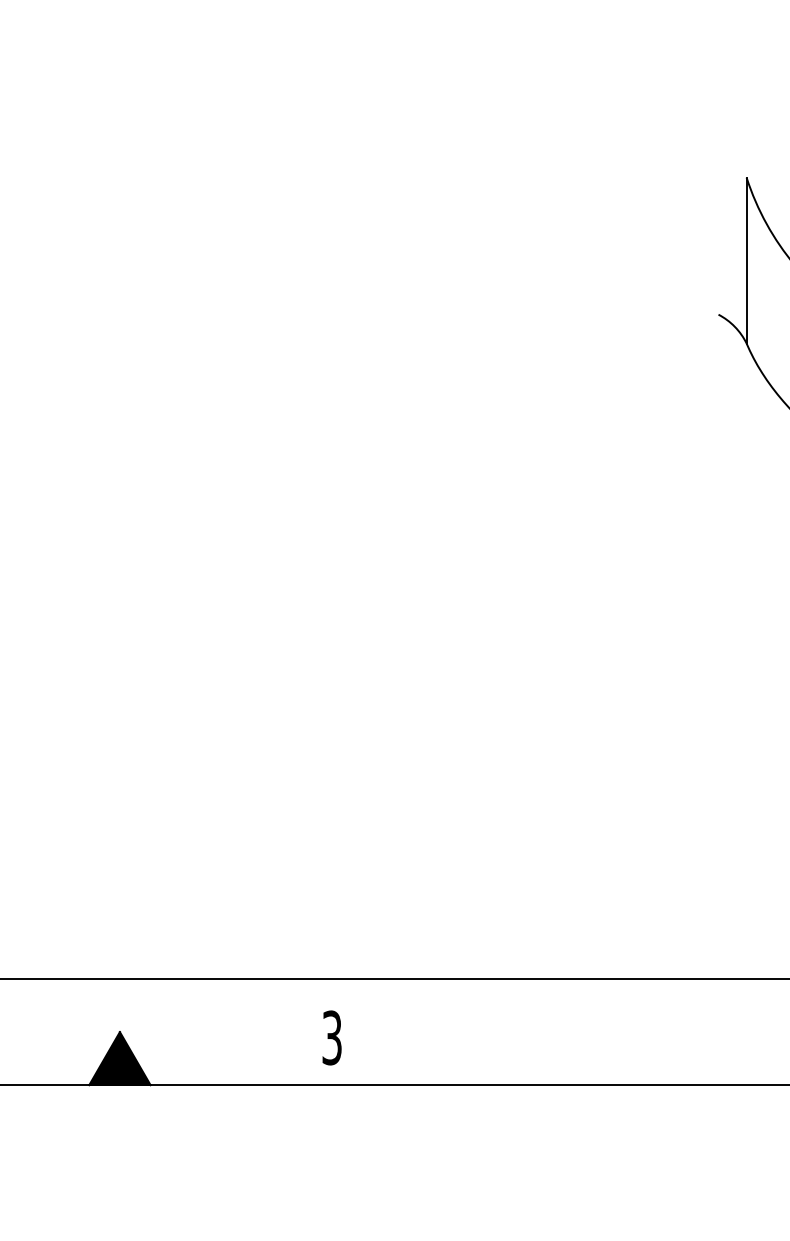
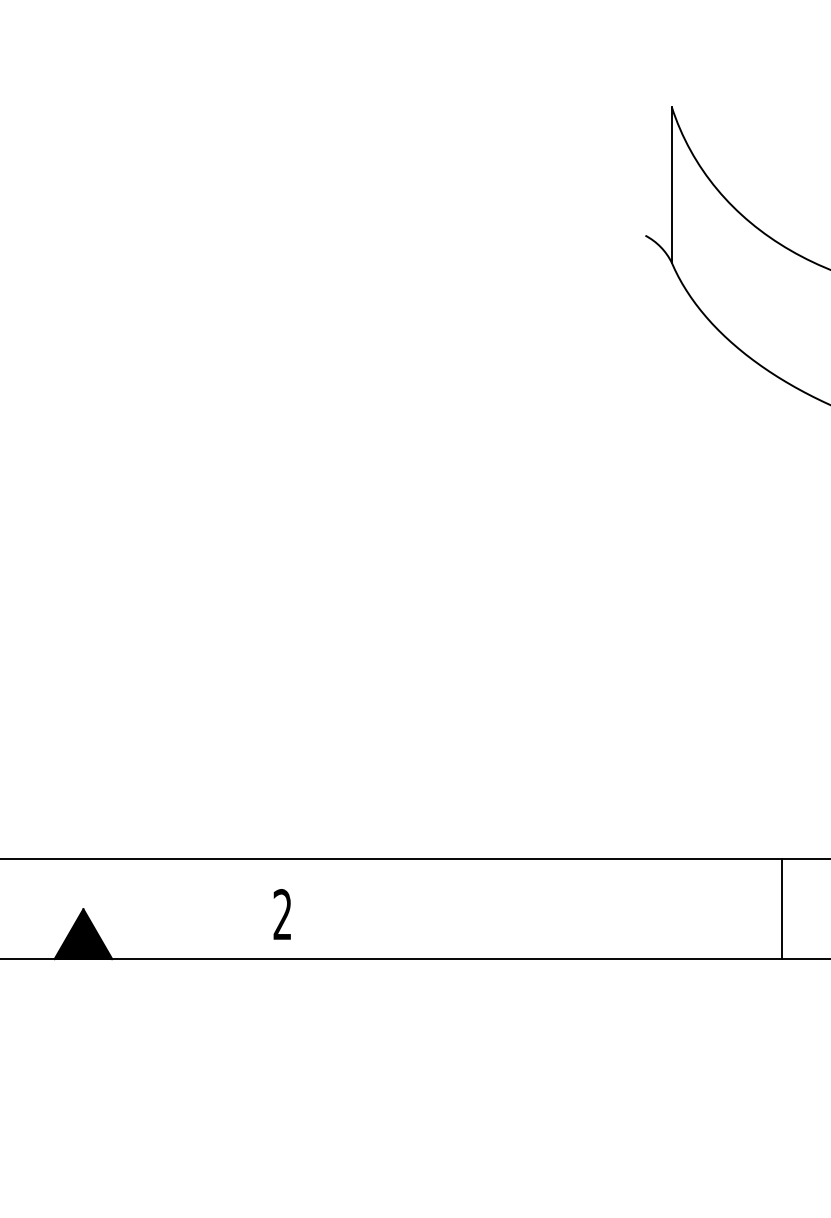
text: (331, 1037) -> (282, 914), 3 -> 2

